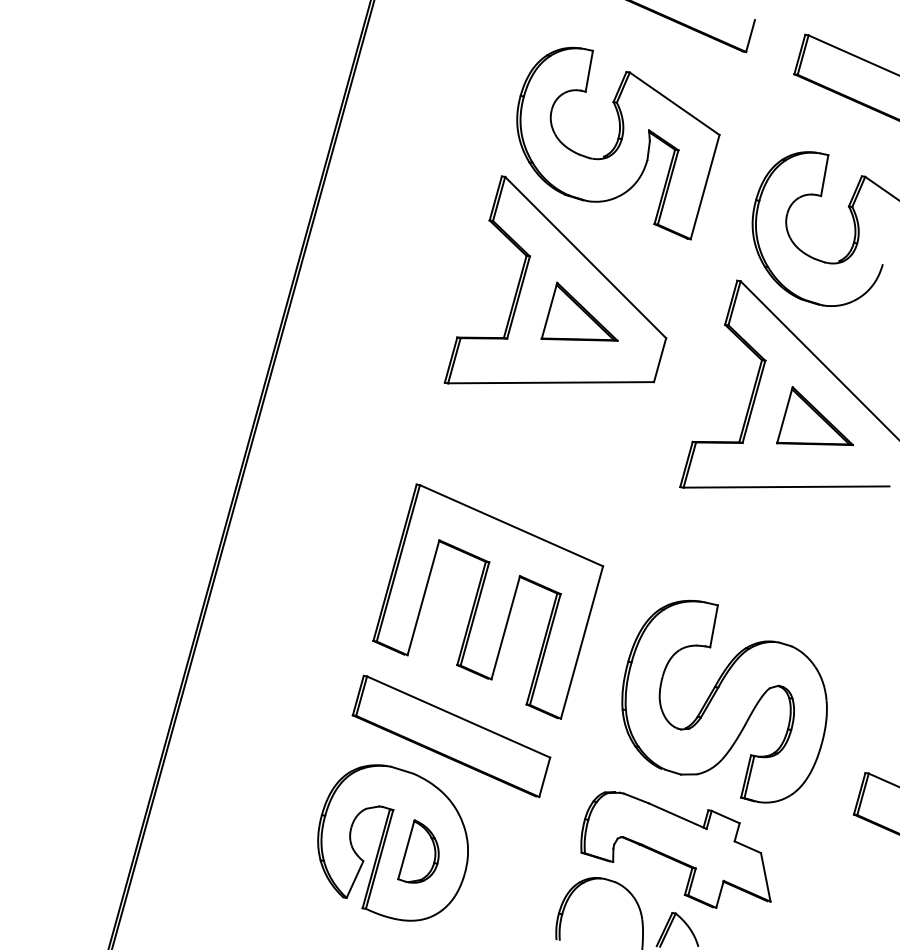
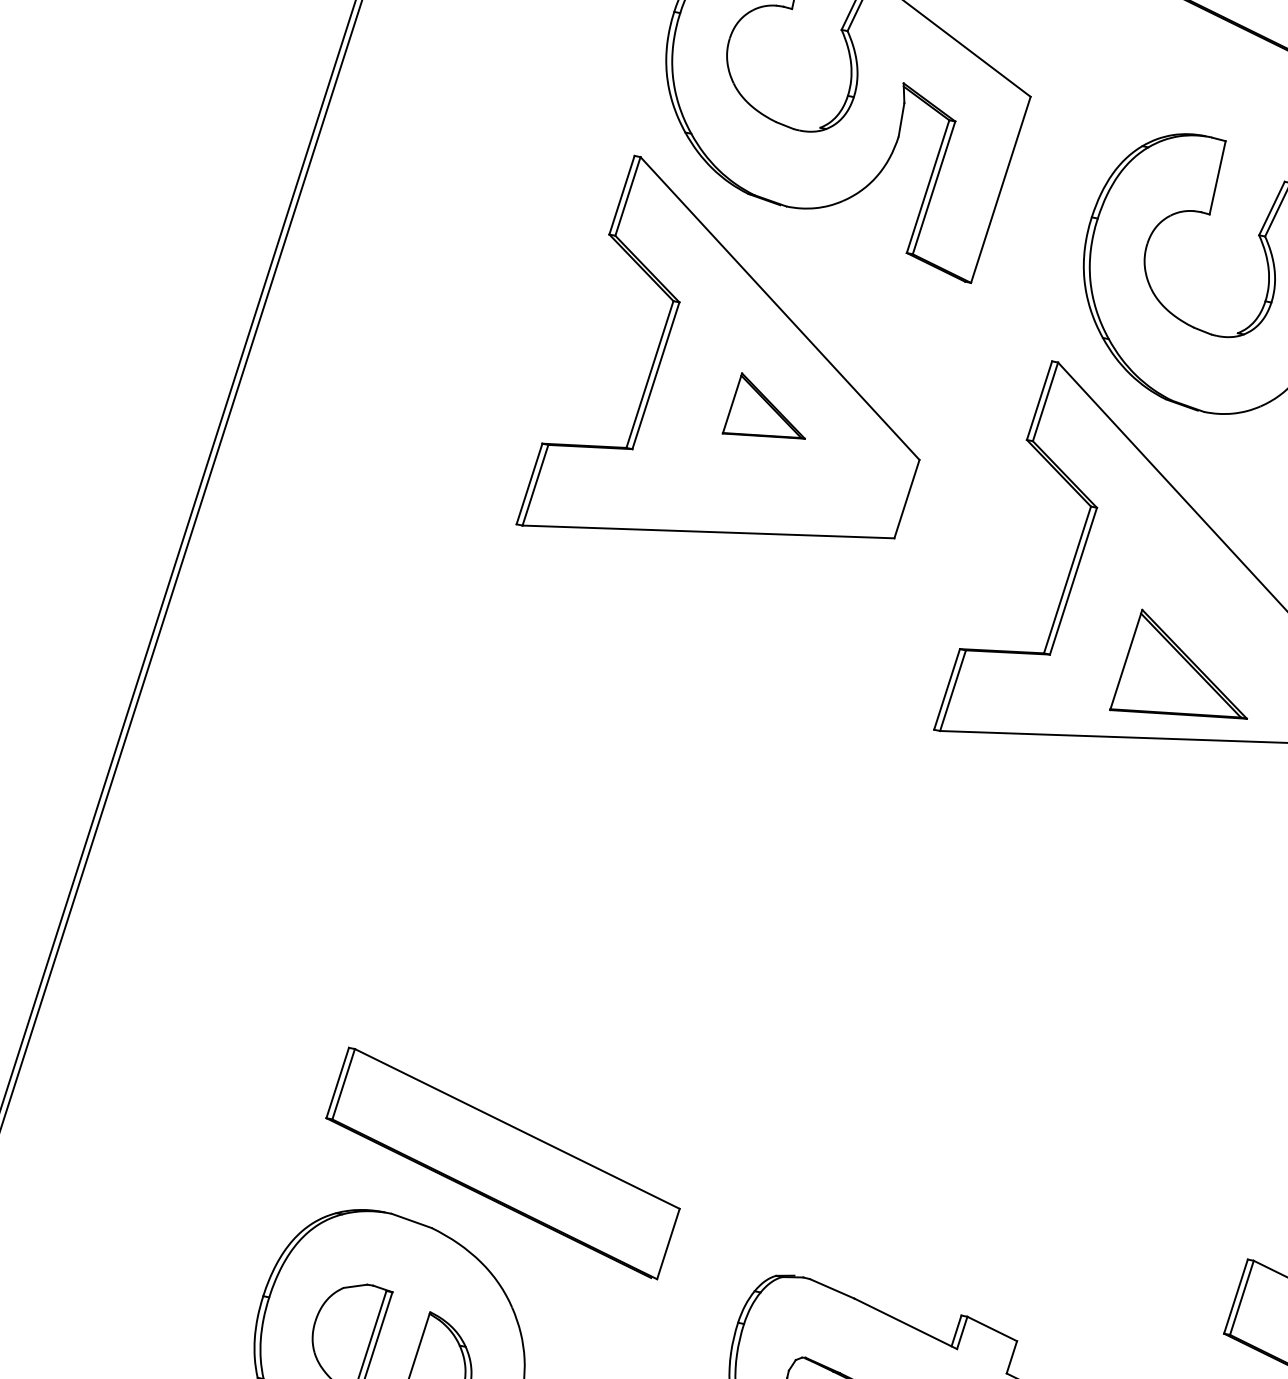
part: (579, 311) -> (764, 405), size x0.6
part: (814, 416) -> (1179, 664), moved
part: (488, 601) -> (579, 922), removed
part: (724, 701) -> (998, 1120), removed

